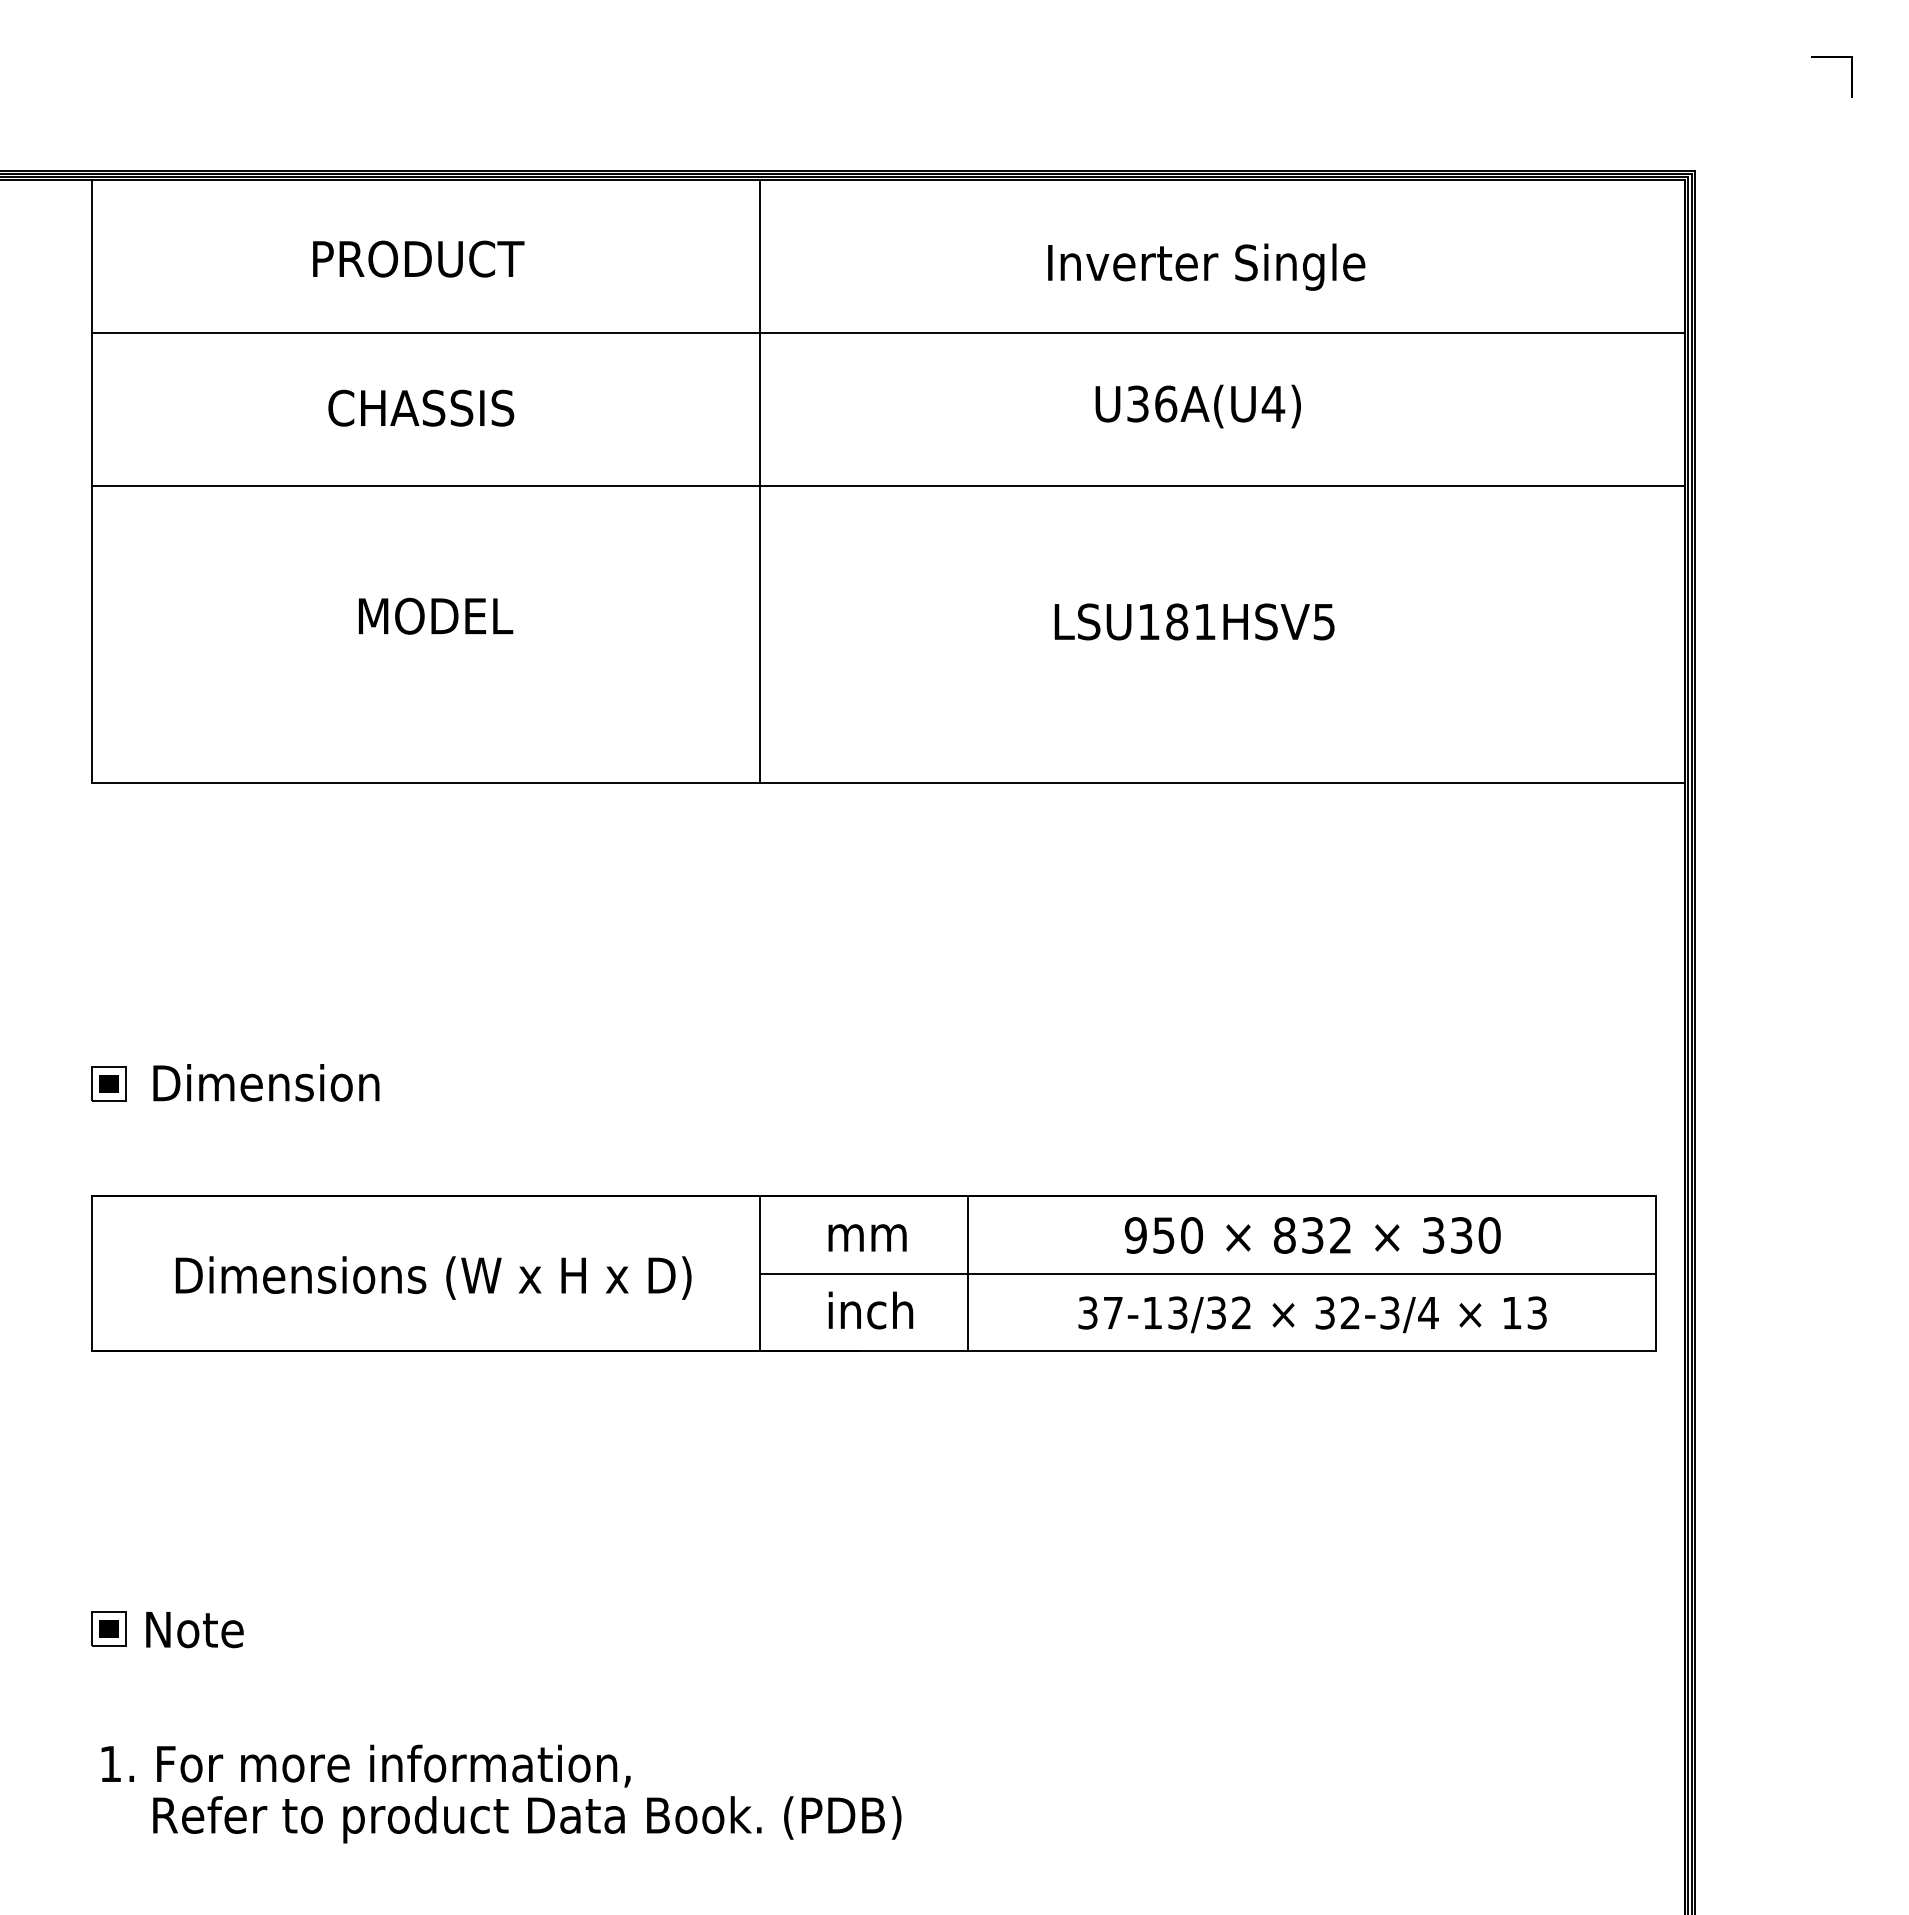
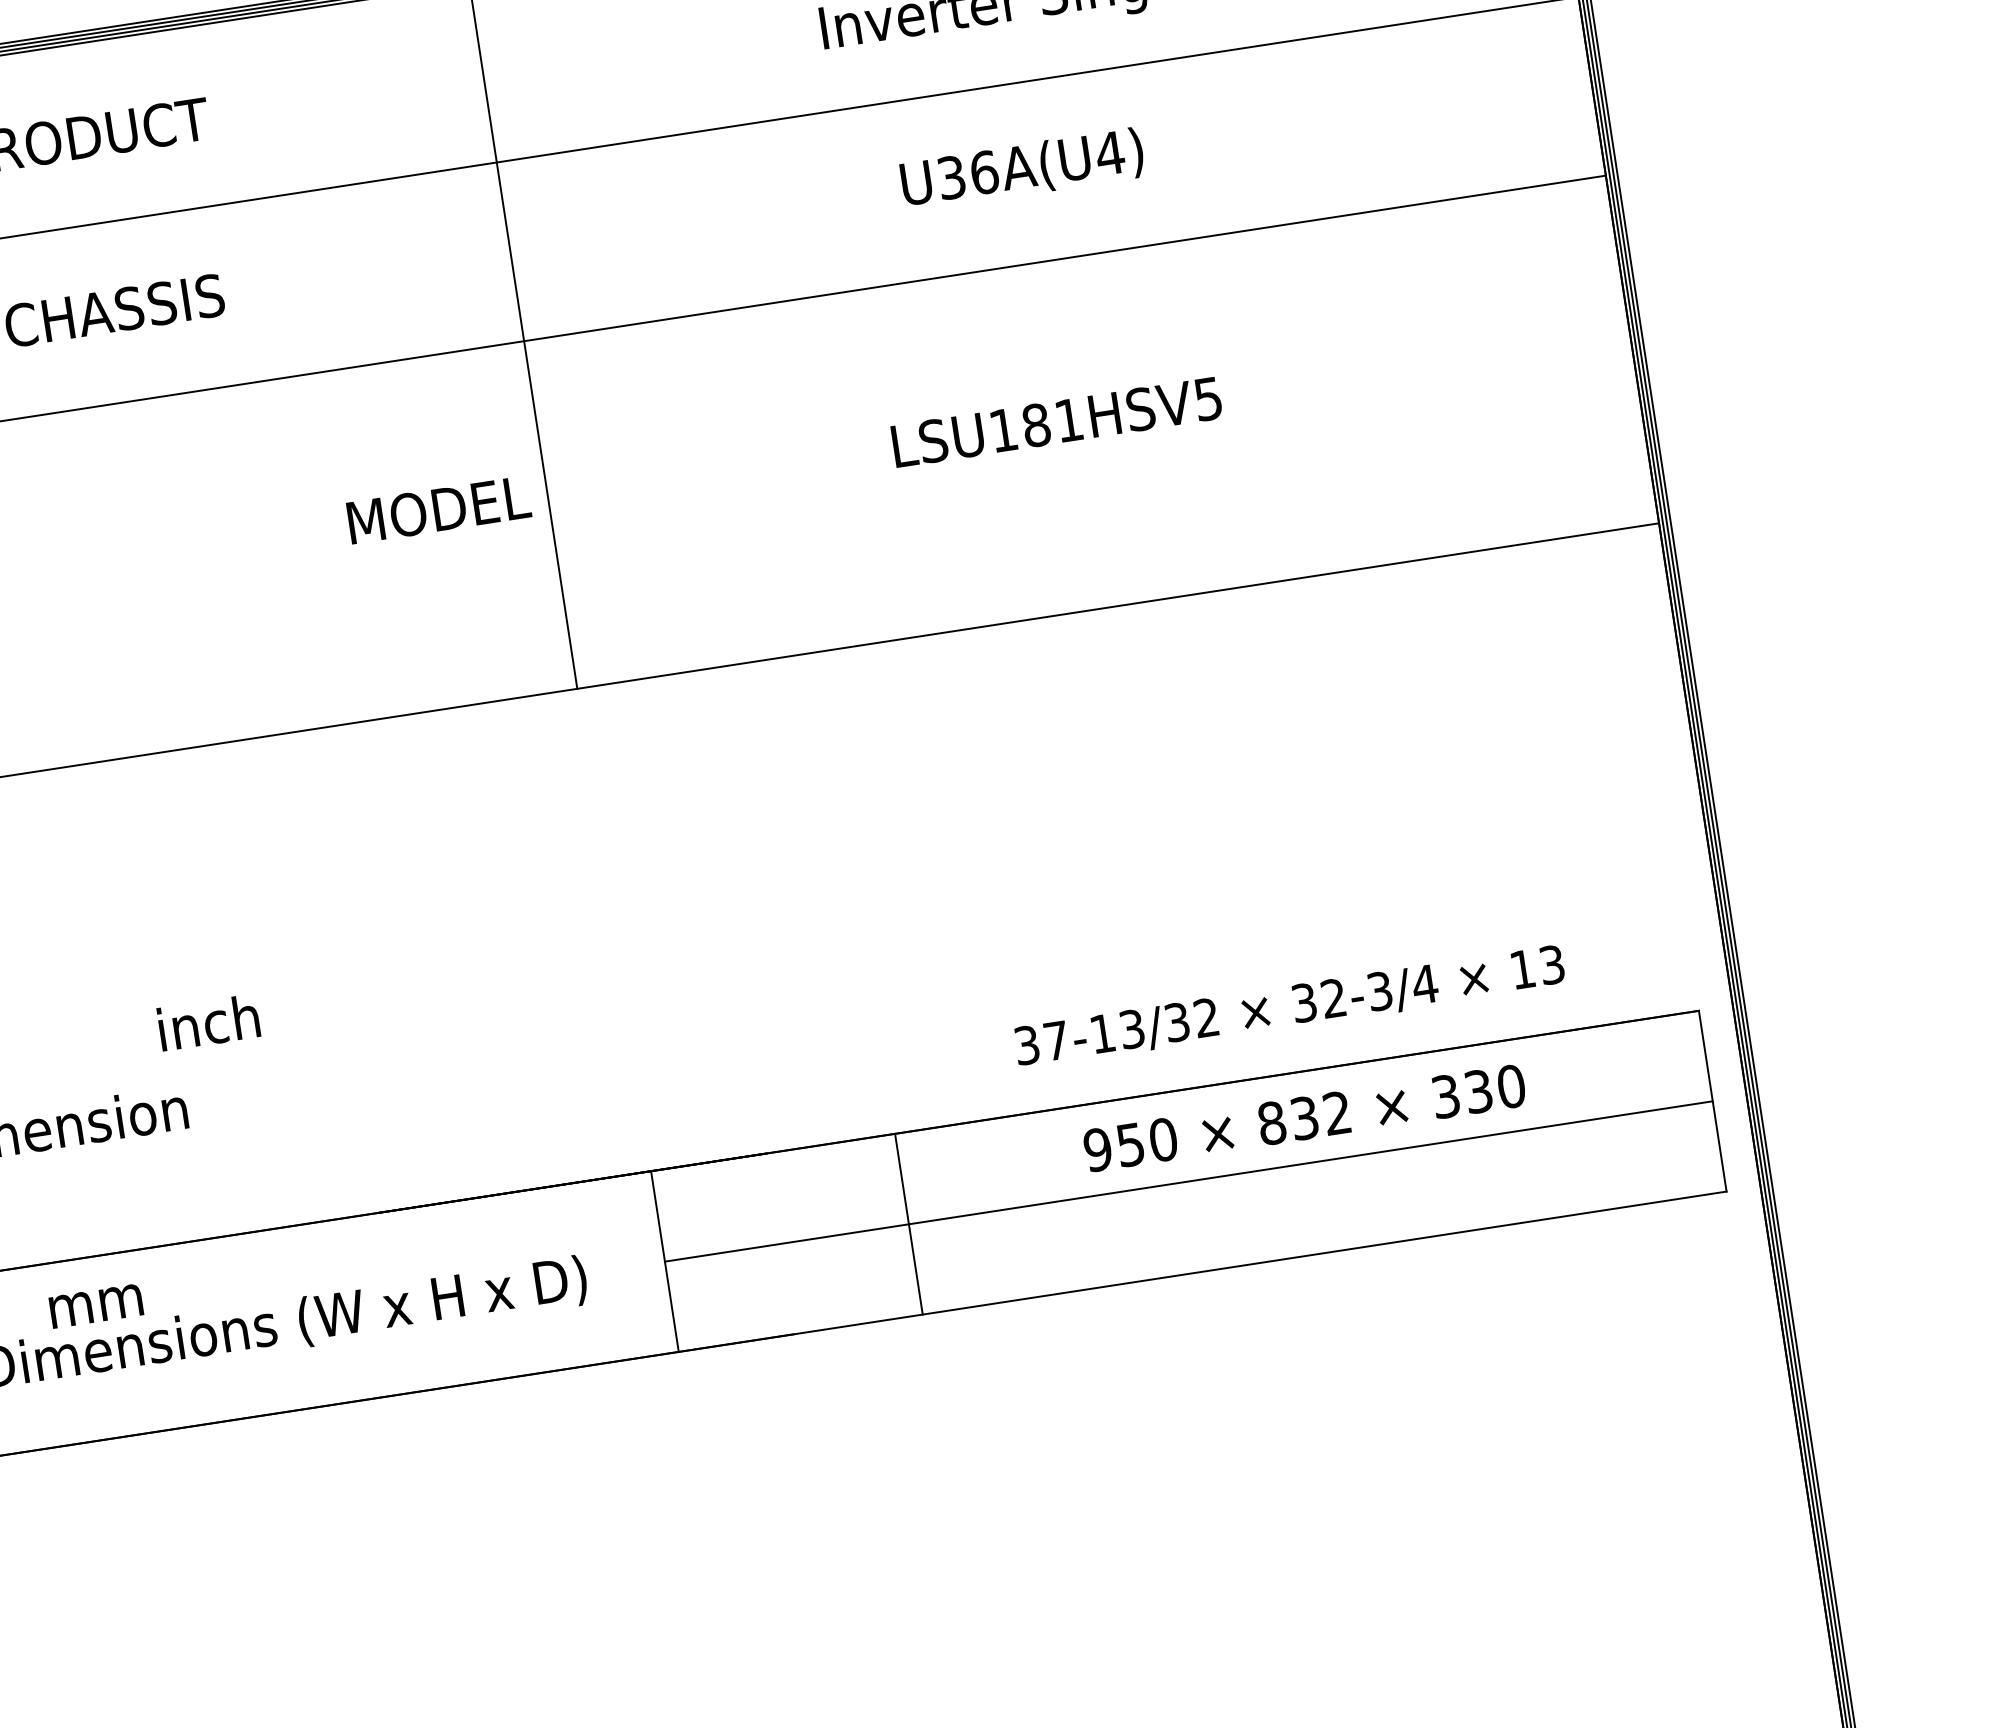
text: (436, 615) -> (439, 508), moved
text: (867, 1237) -> (96, 1305), moved
text: (870, 1310) -> (208, 1022), moved
text: (1312, 1314) -> (1289, 1006), moved

